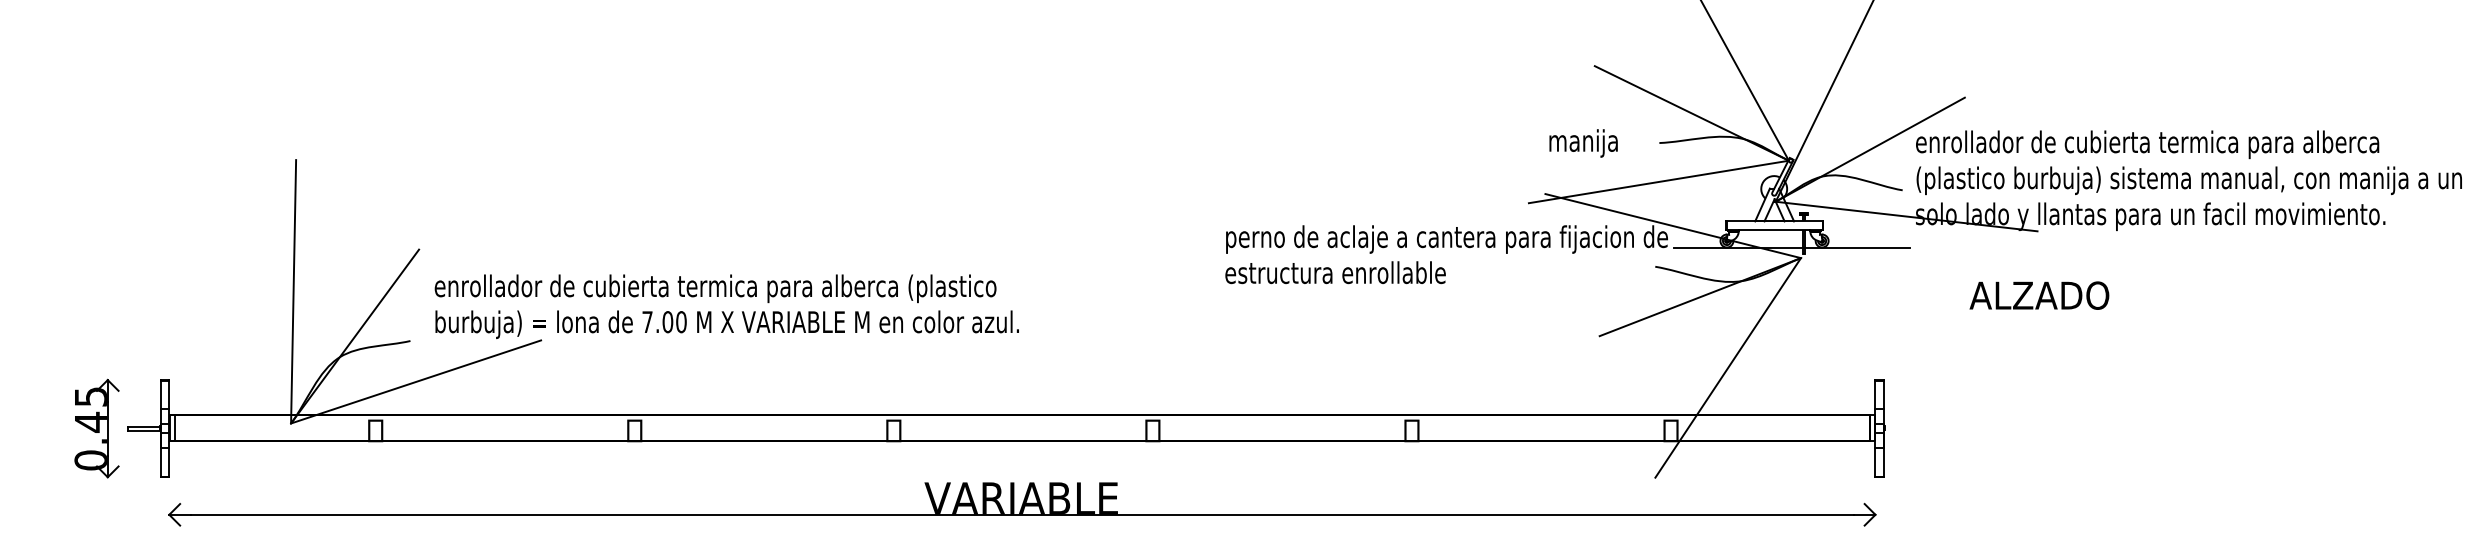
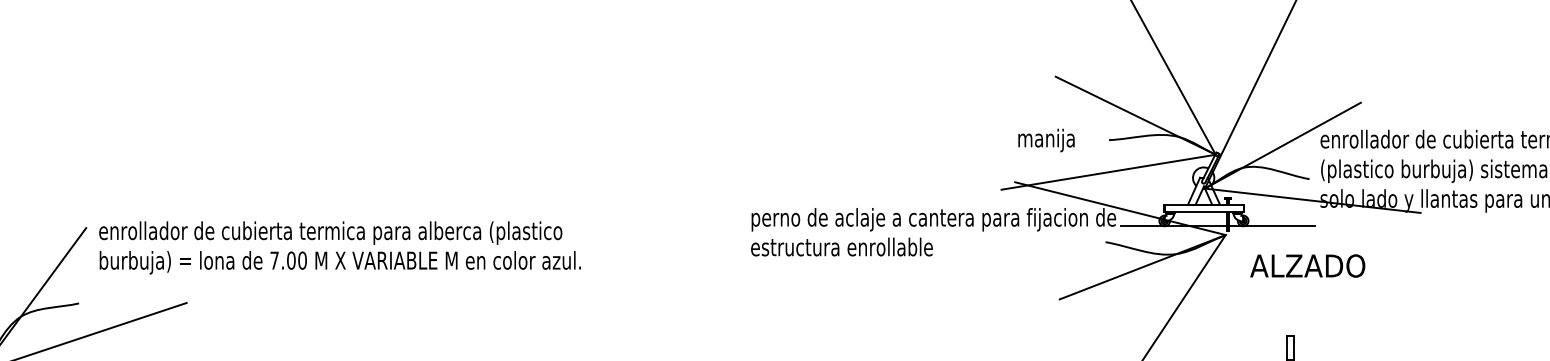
text: (2039, 295) -> (1307, 265), moved
text: (726, 306) -> (339, 247), moved

